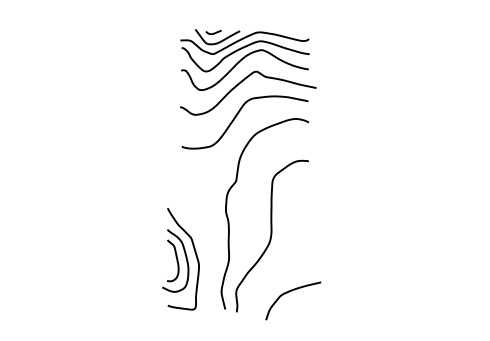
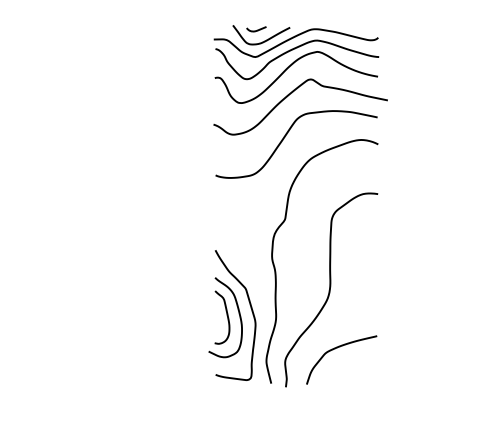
part: (180, 259) -> (231, 315), moved
curve: (289, 292) -> (336, 349), moved

